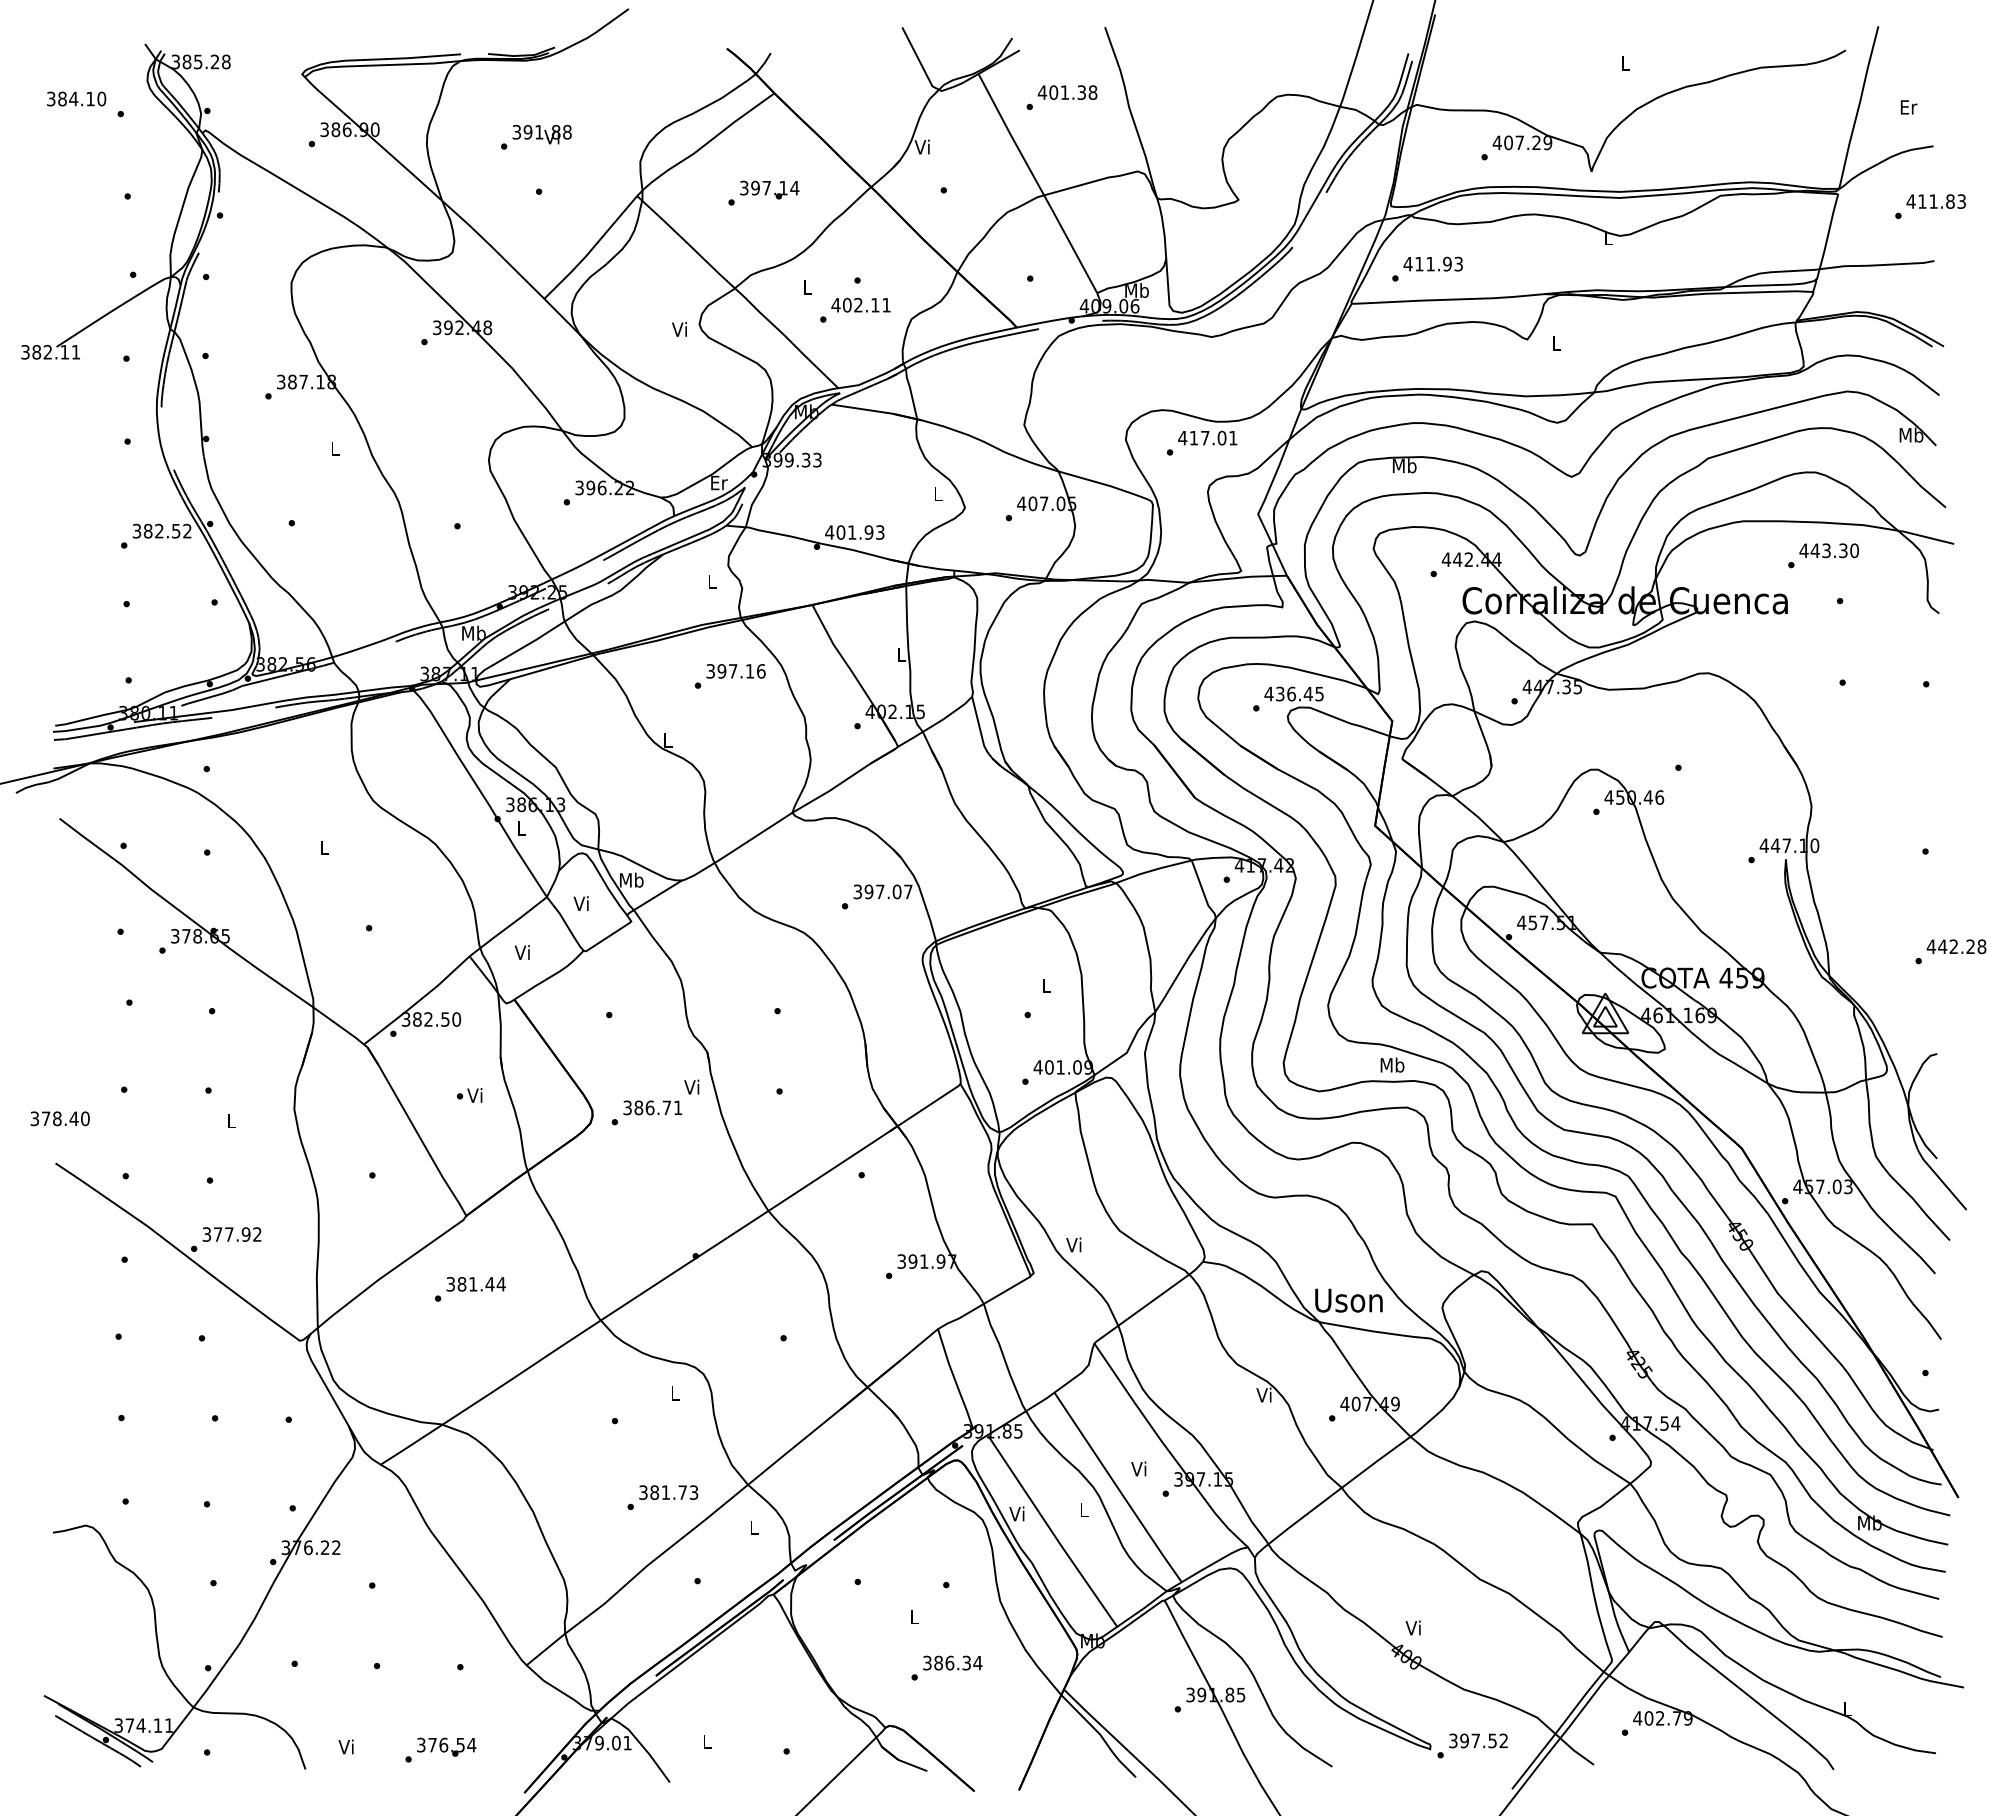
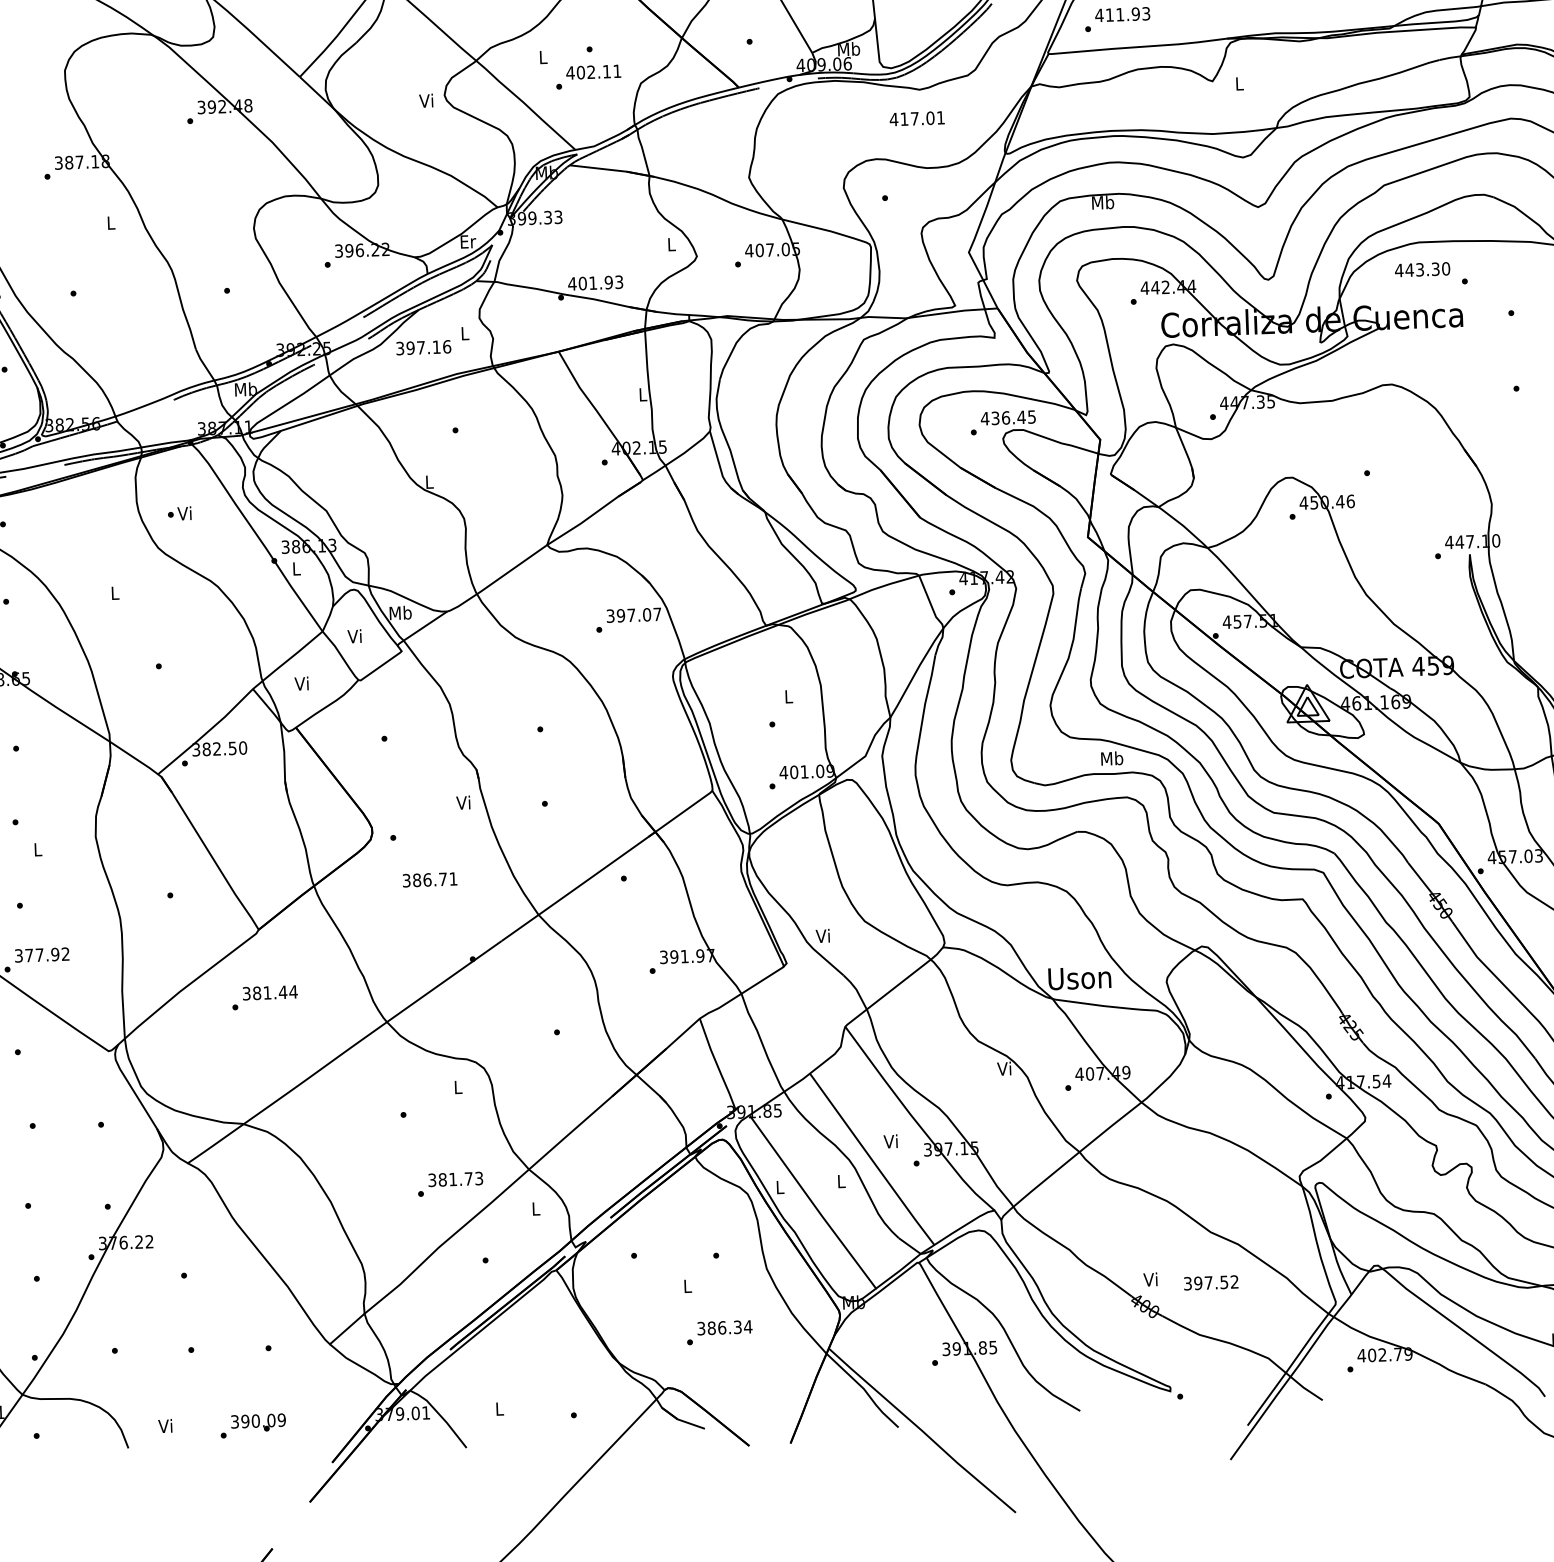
text: (1207, 437) -> (916, 118), moved
text: (1828, 550) -> (1421, 269), moved
text: (735, 671) -> (423, 347), moved
text: (469, 1095) -> (179, 513), moved
text: (652, 1107) -> (429, 879), moved
text: (1016, 1513) -> (778, 1186), Vi -> L
text: (1478, 1740) -> (1211, 1282), moved
text: (452, 1744) -> (263, 1420), 376.54 -> 390.09

